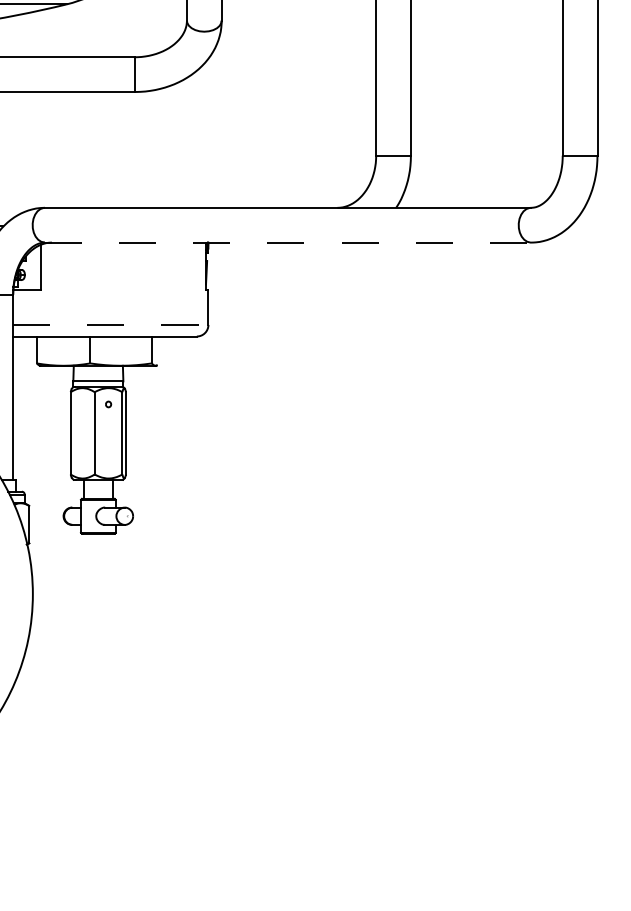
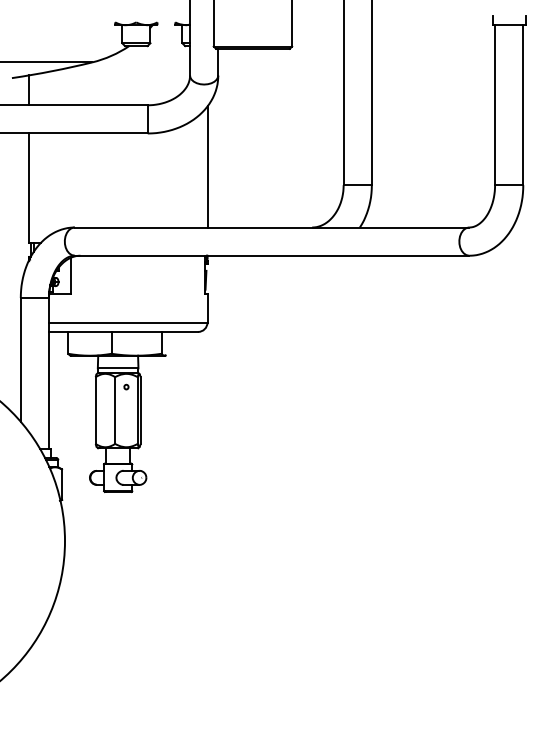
line: (208, 132) -> (207, 166), added
line: (288, 242) -> (272, 255), dashed -> solid
line: (111, 324) -> (128, 322), dashed -> solid

